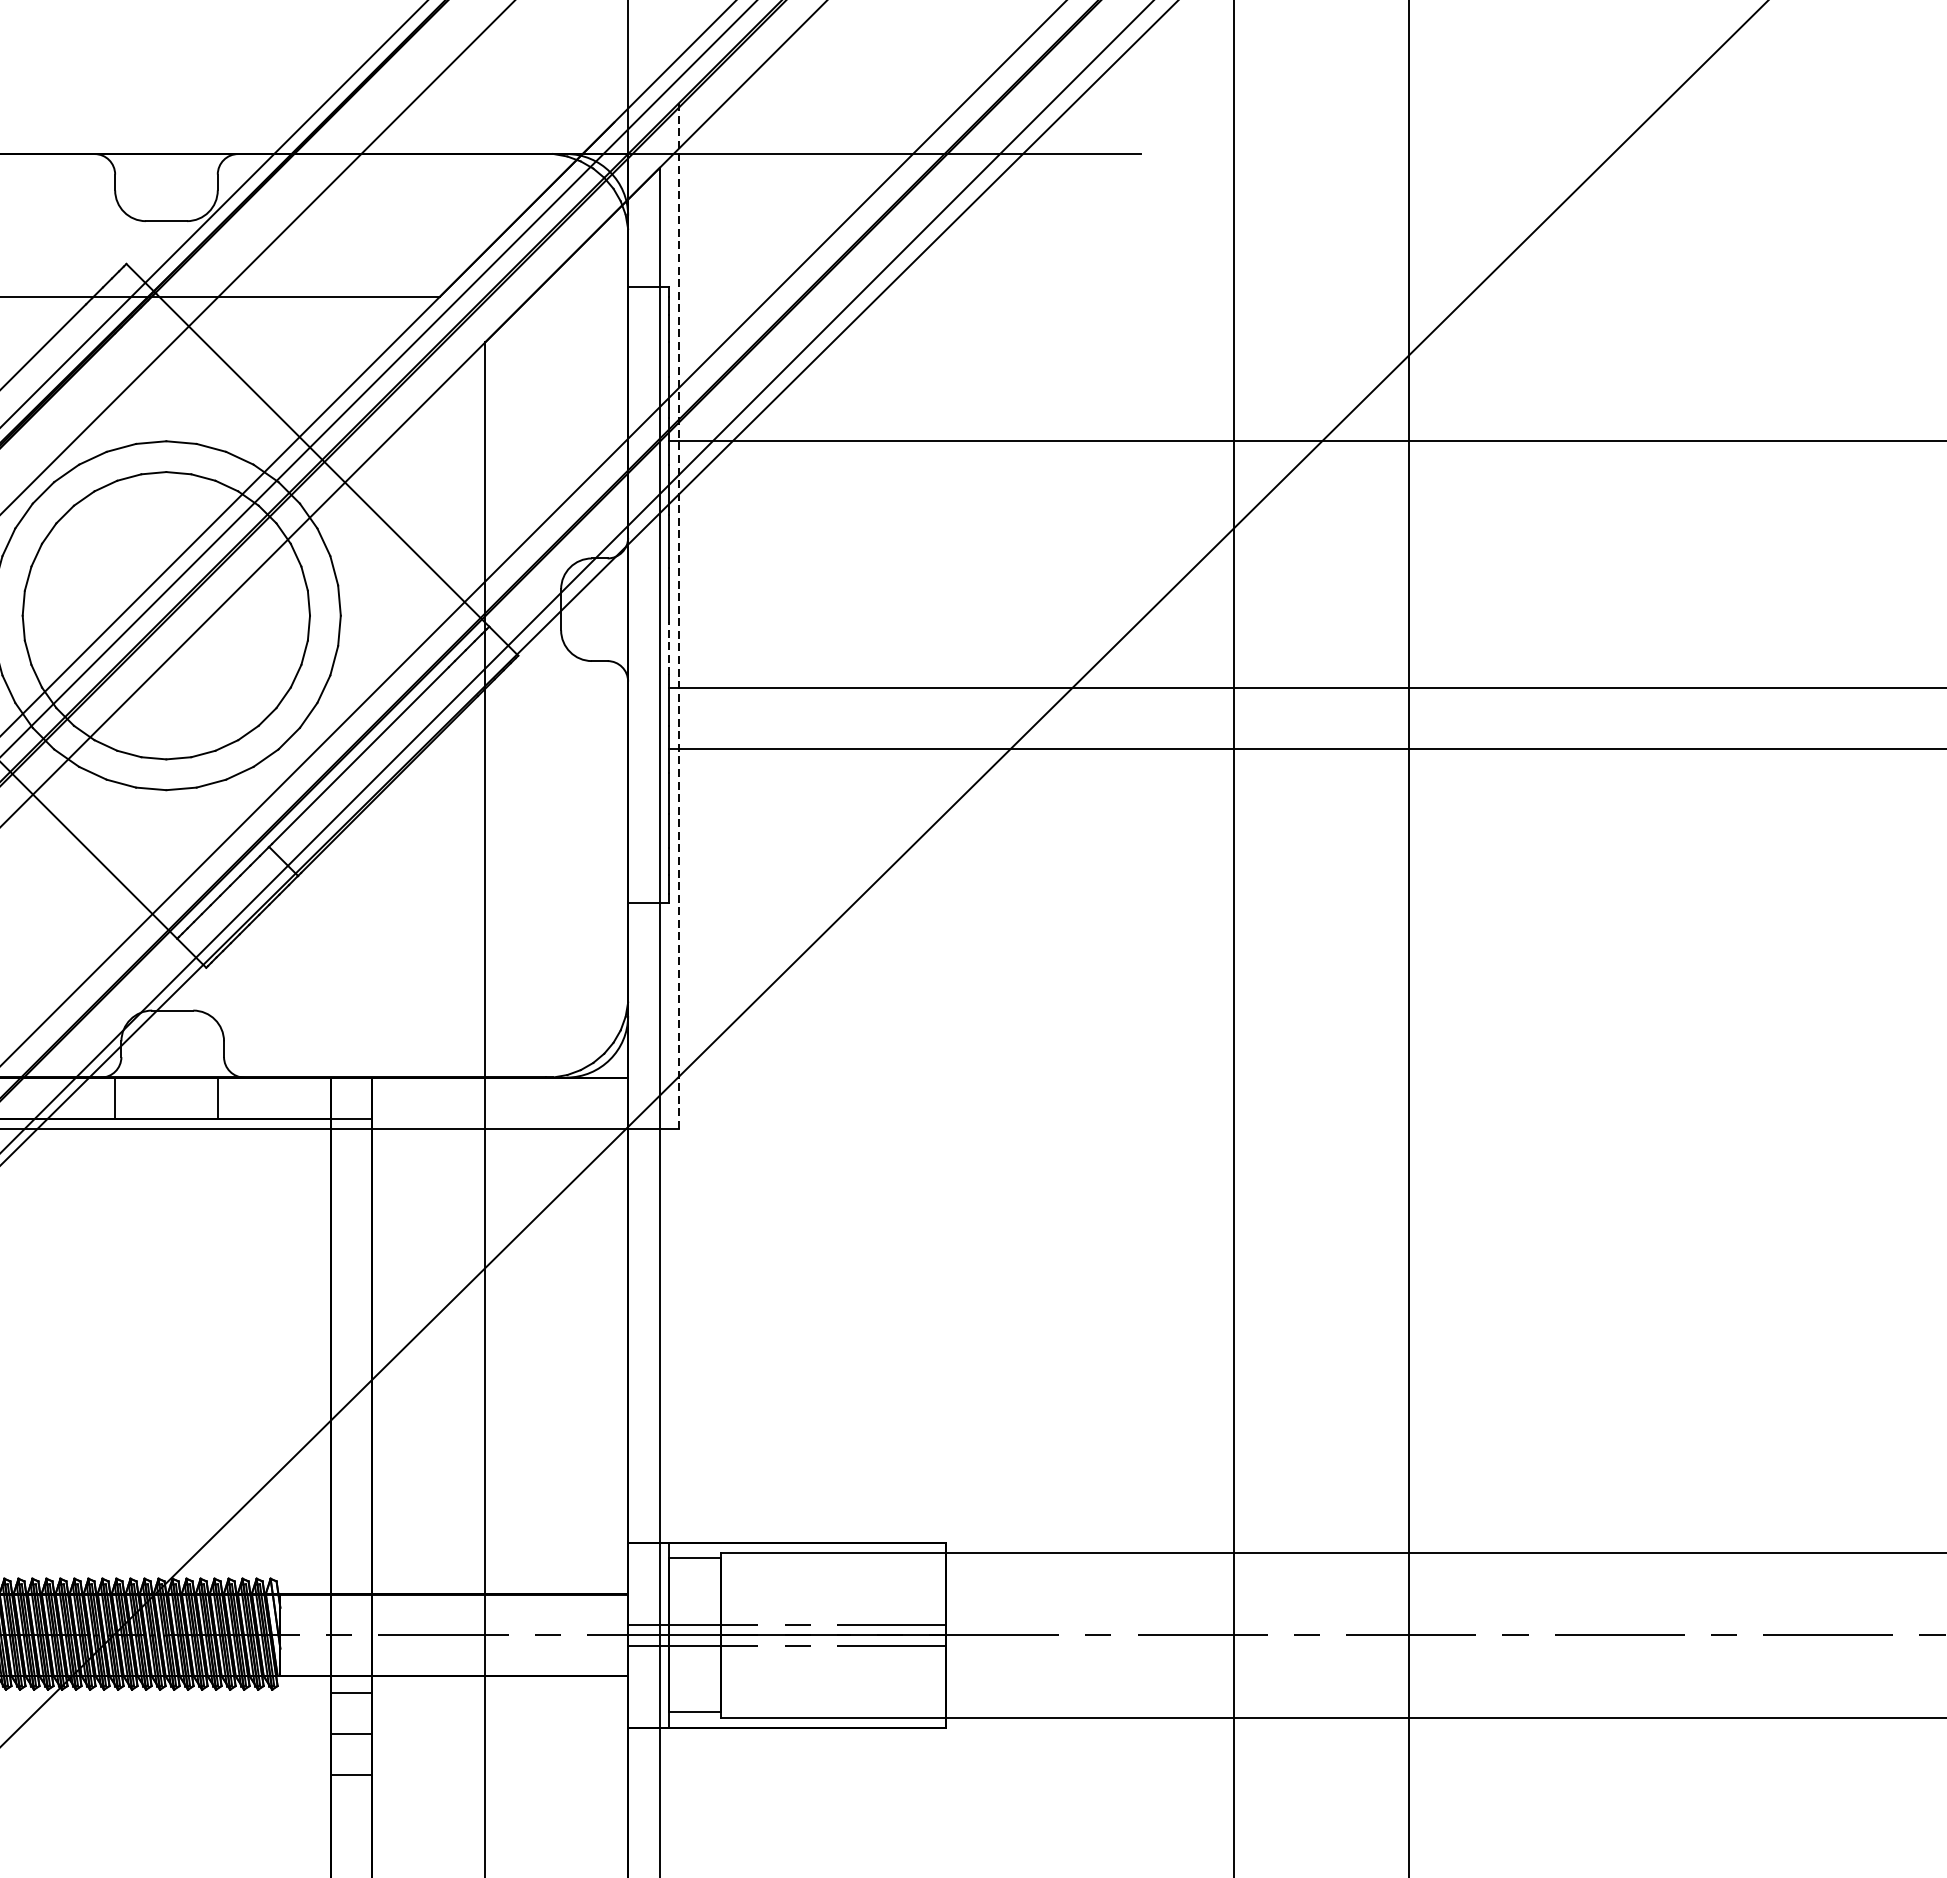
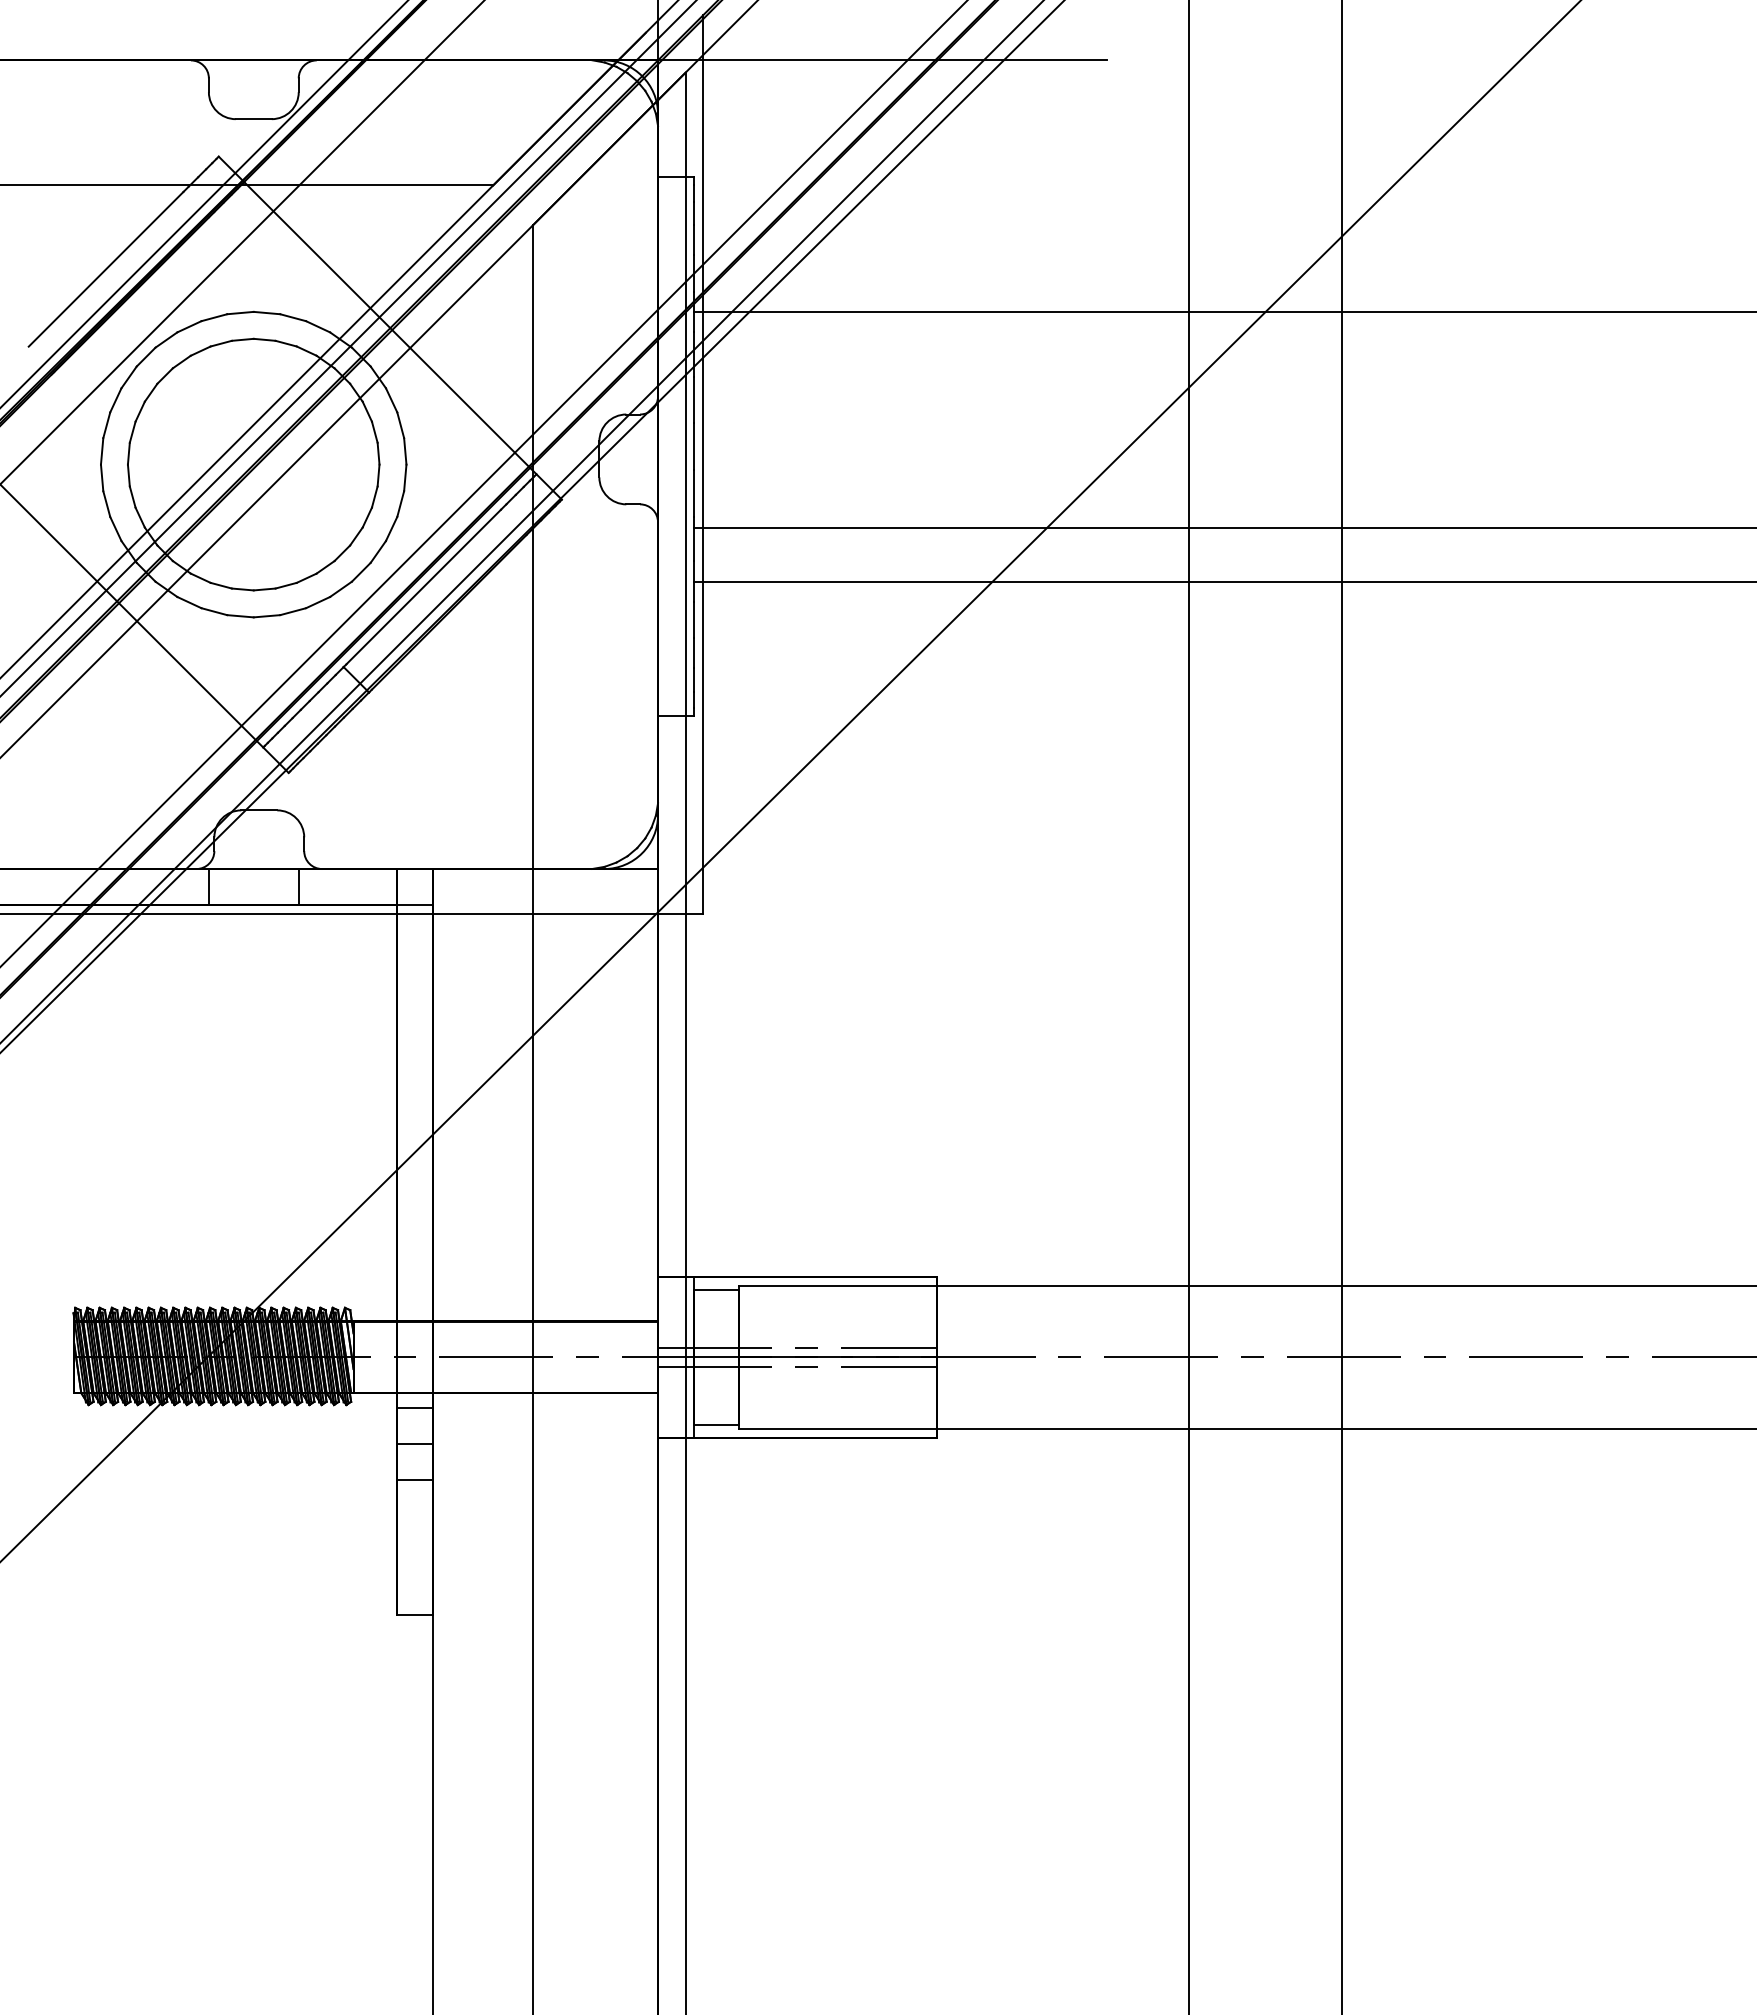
line: (678, 615) -> (702, 464), dashed -> solid
line: (668, 648) -> (693, 493), dashed -> solid

